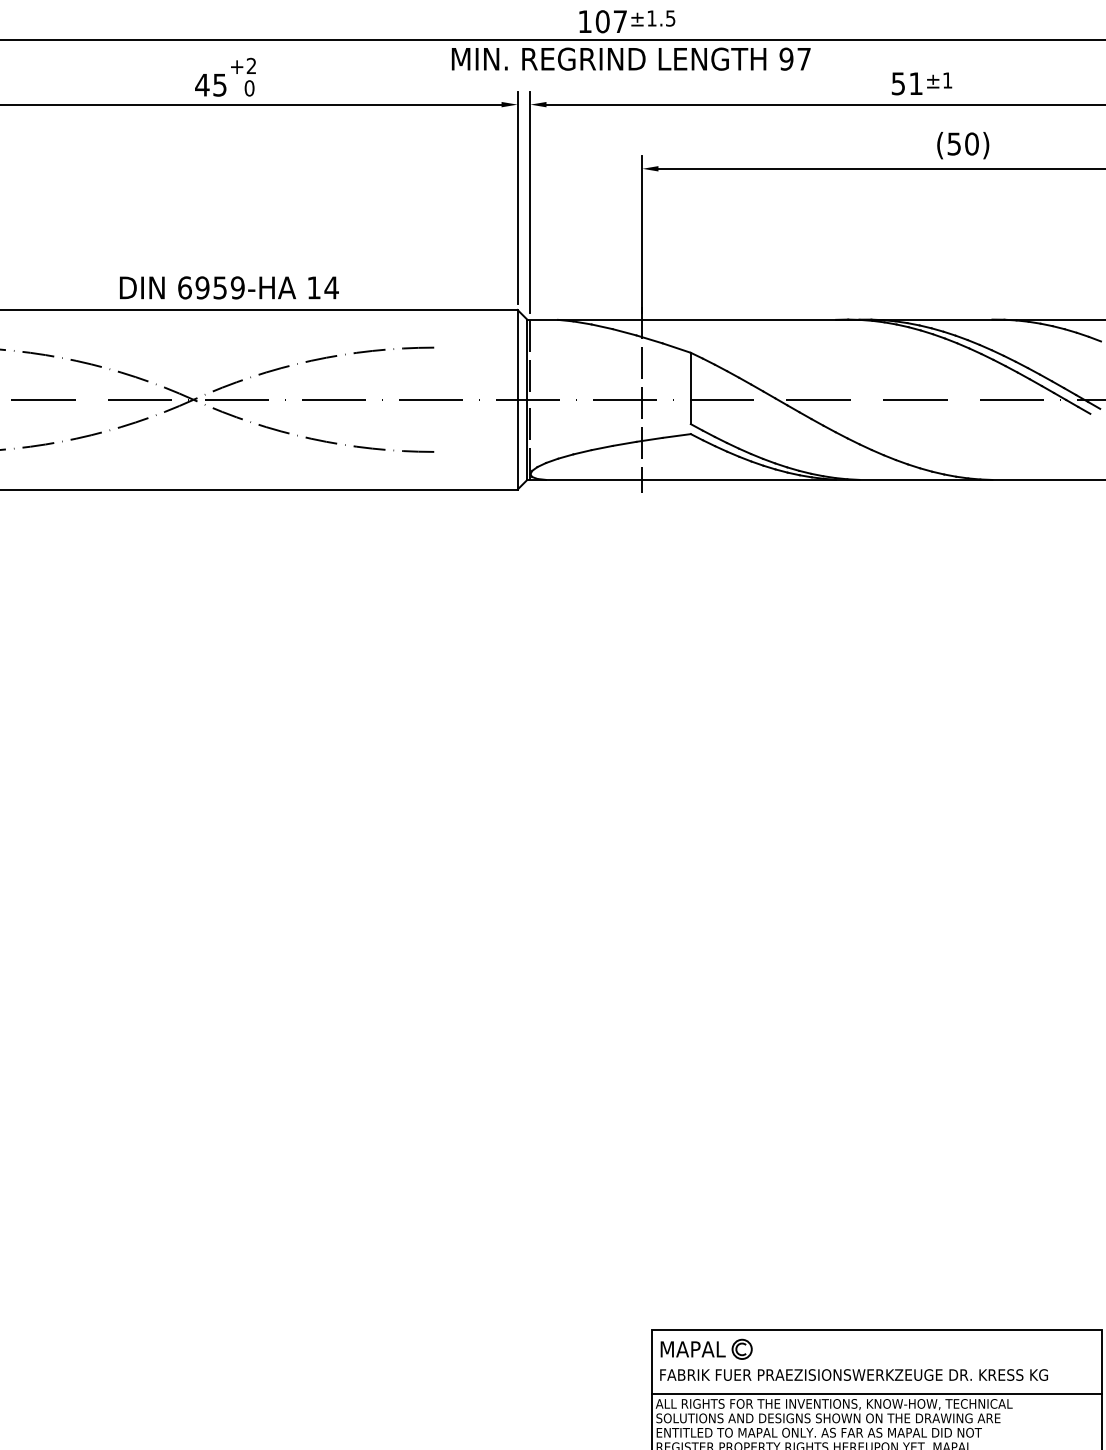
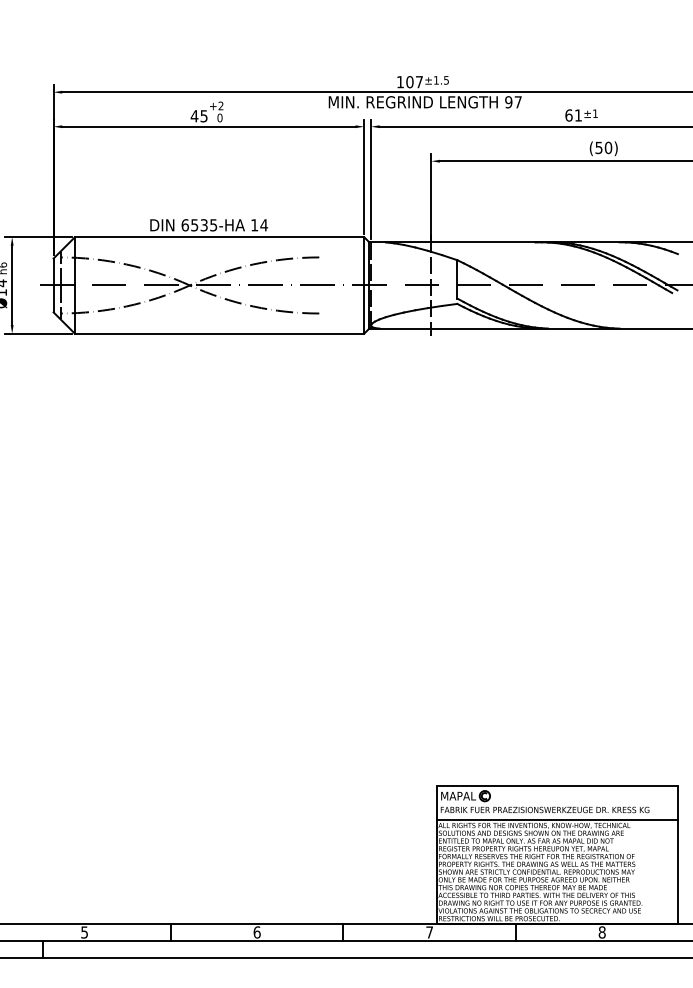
text: (897, 83) -> (568, 115), 51 -> 61
text: (220, 288) -> (204, 225), 6959-HA -> 6535-HA

